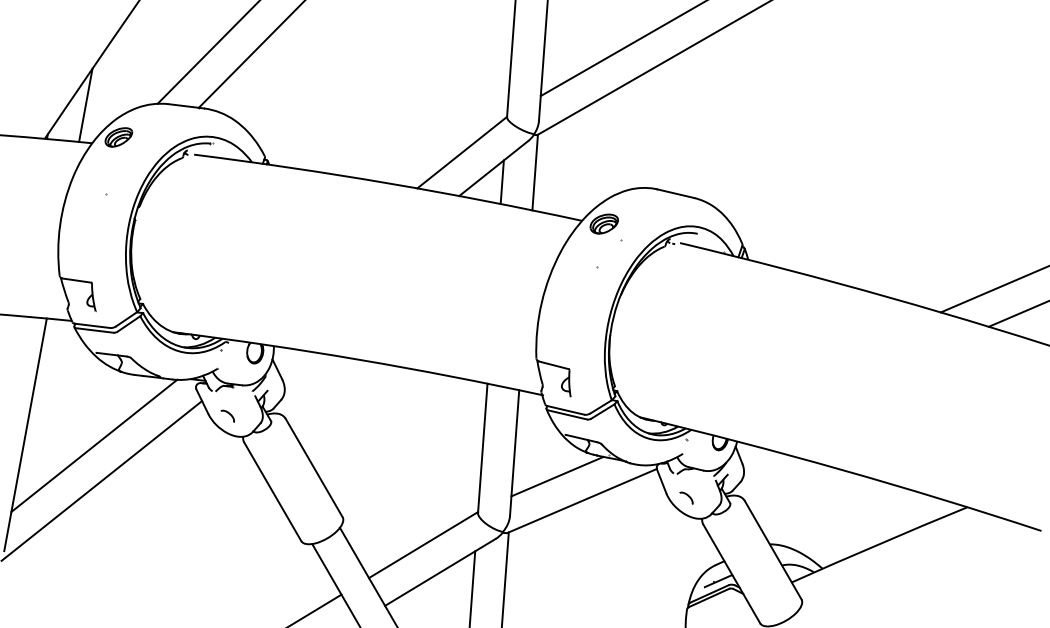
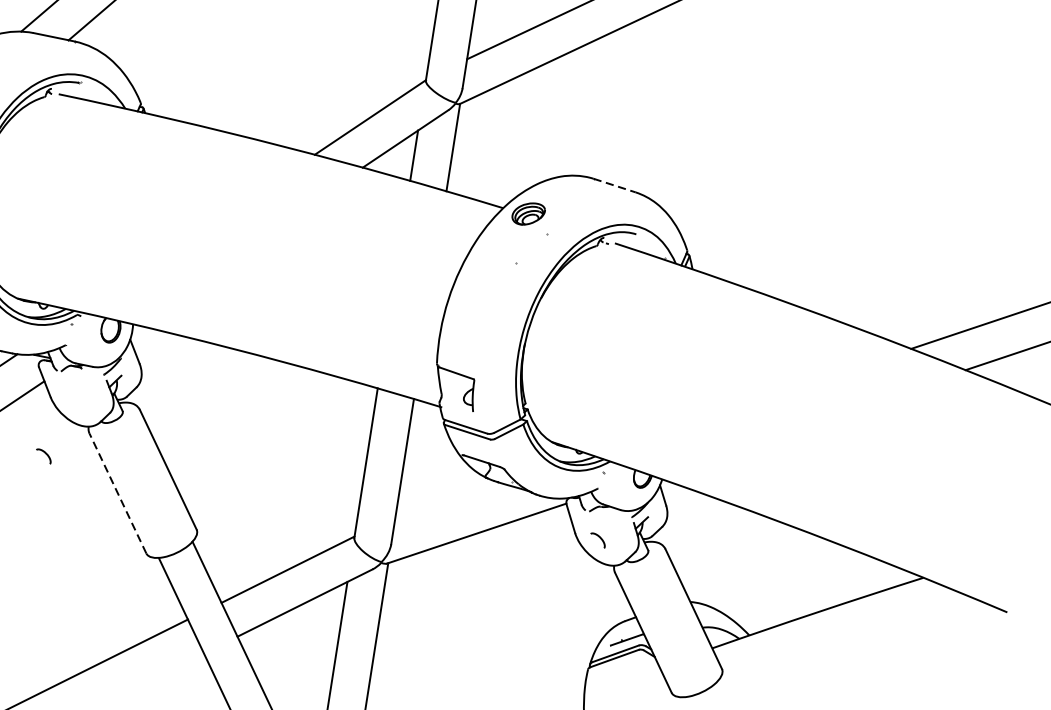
line: (675, 193) -> (614, 185), solid -> dashed
curve: (228, 414) -> (44, 454), moved
line: (557, 476) -> (450, 502), removed
line: (272, 491) -> (117, 493), solid -> dashed

